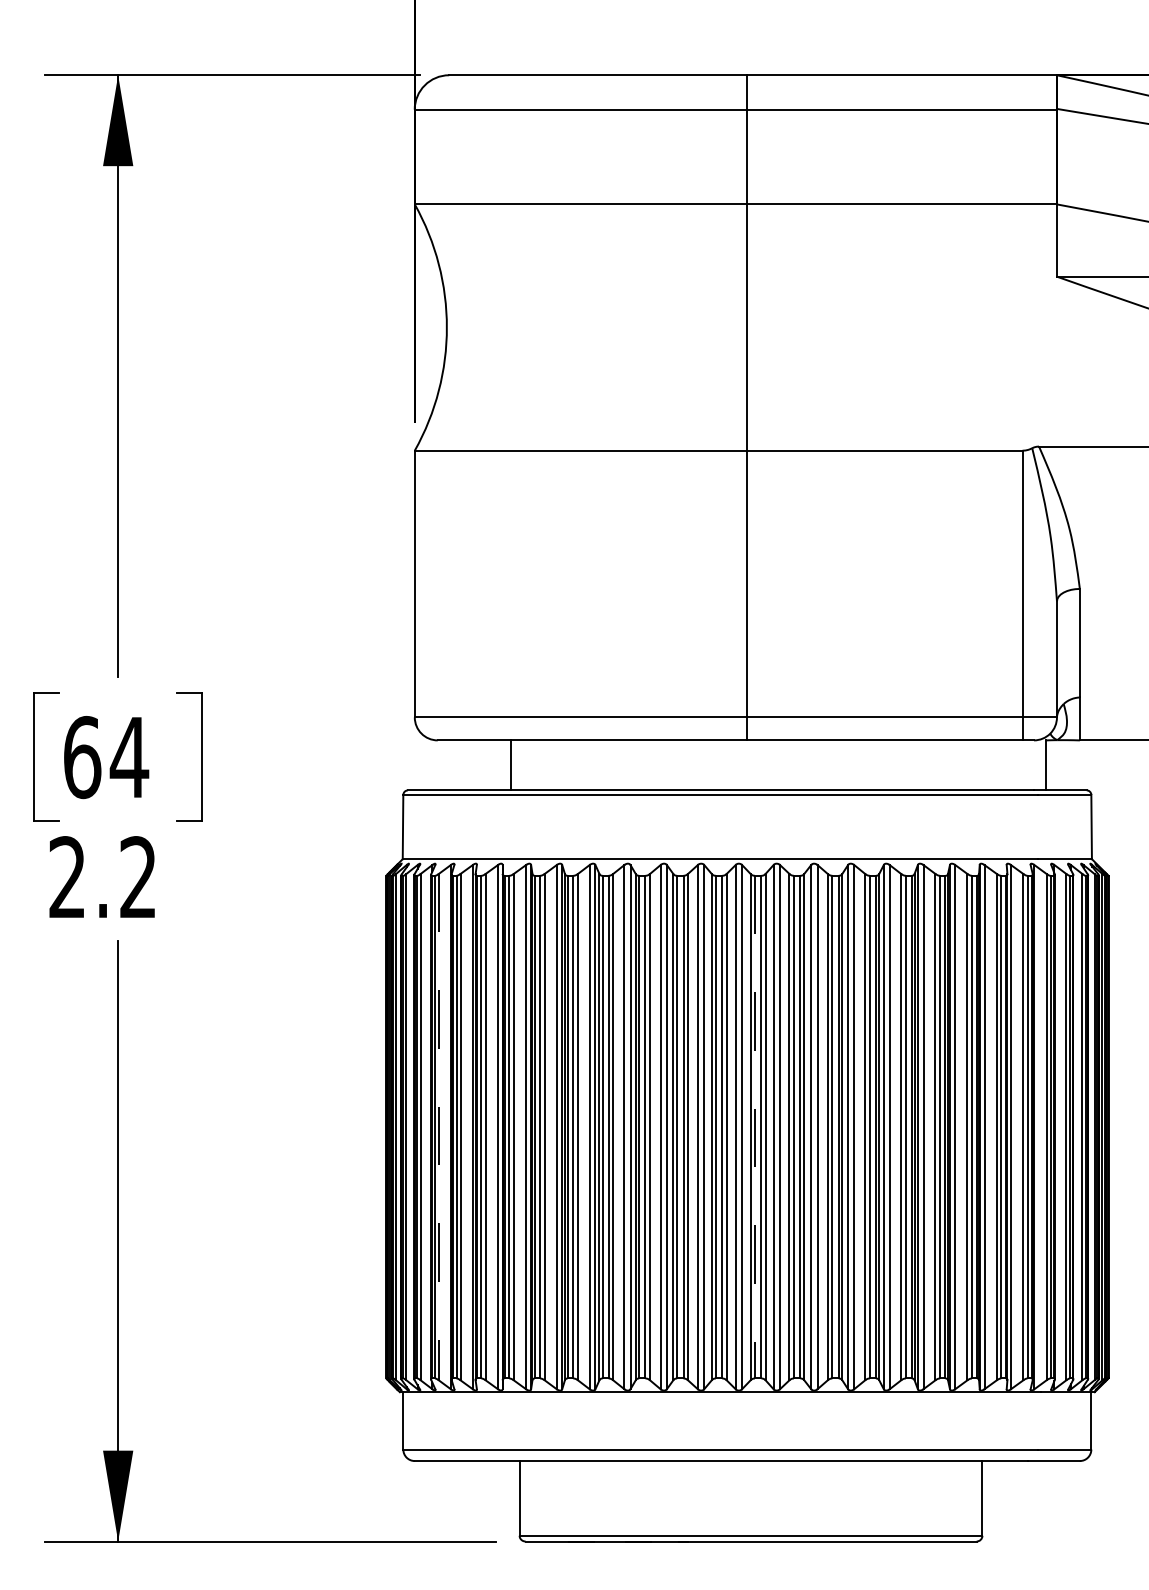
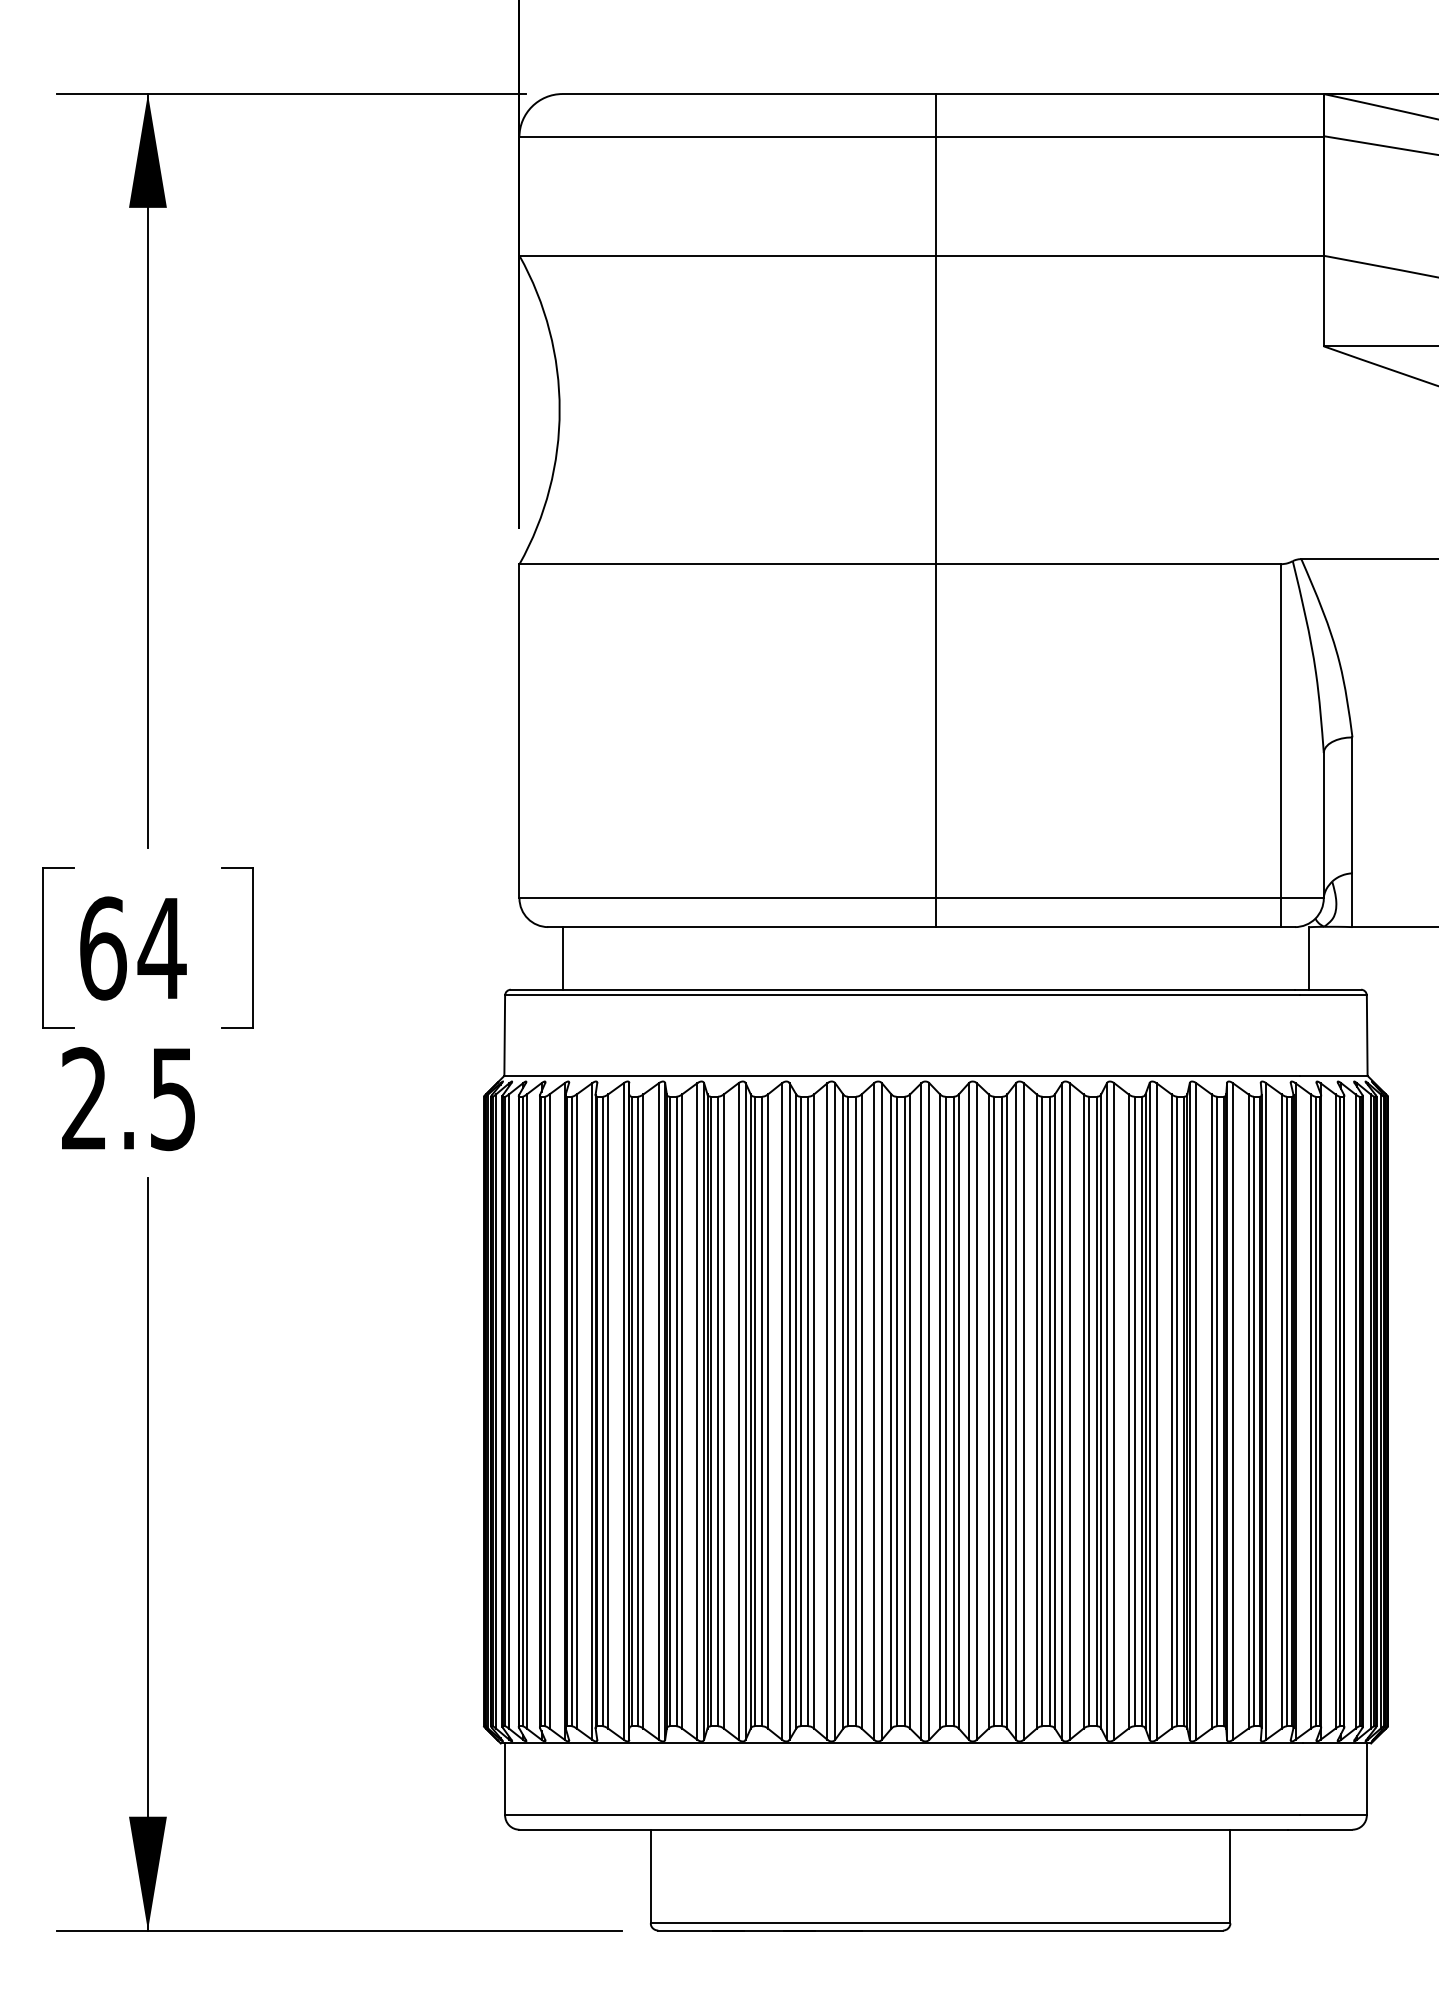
line: (511, 765) -> (562, 958), moved
text: (137, 877) -> (172, 1098), 2.2 -> 2.5
line: (438, 1127) -> (549, 1412), dashed -> solid
line: (754, 1127) -> (945, 1411), dashed -> solid

